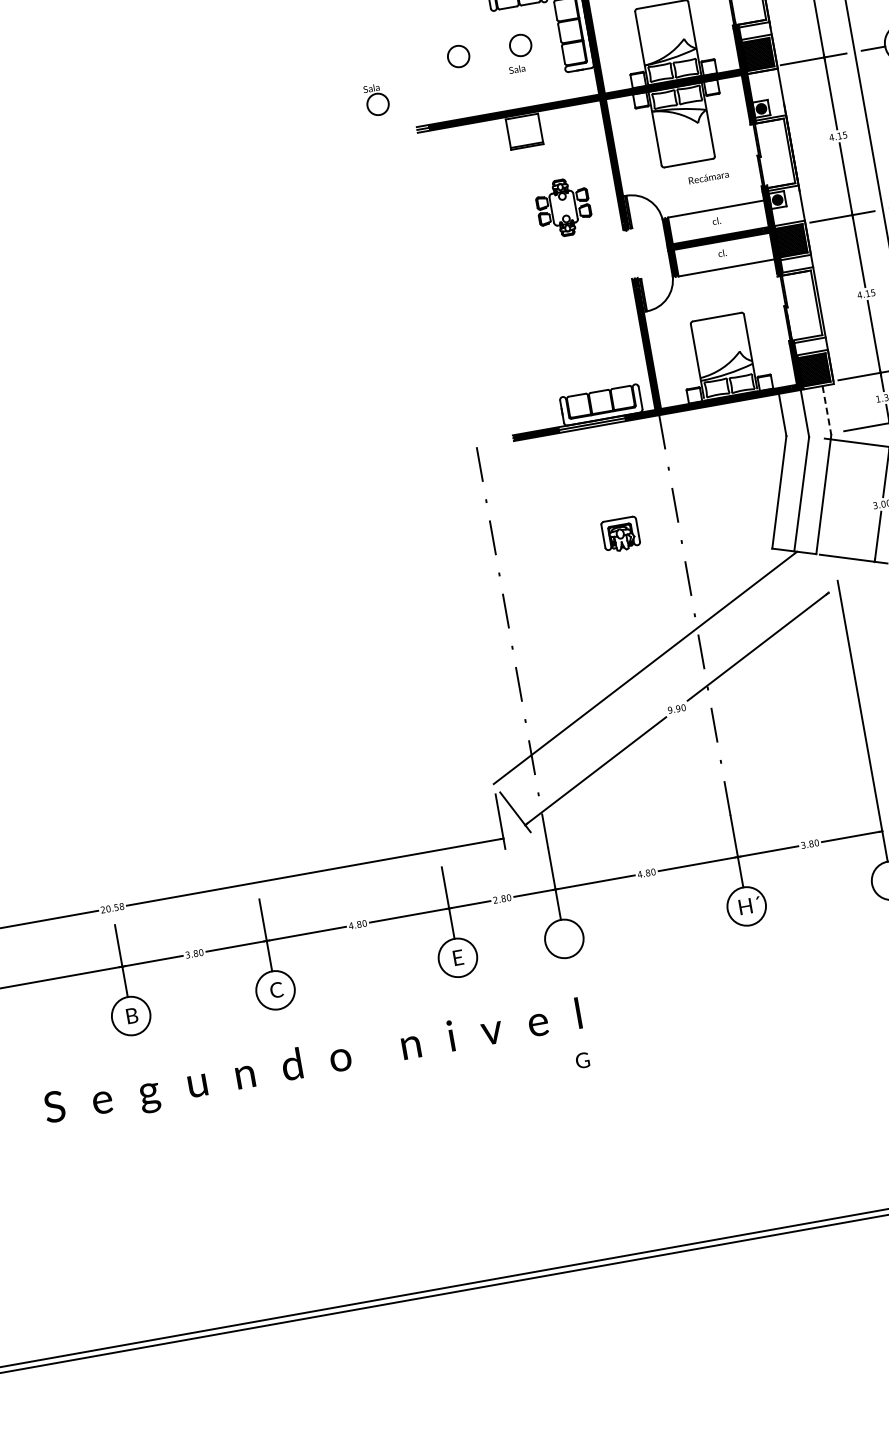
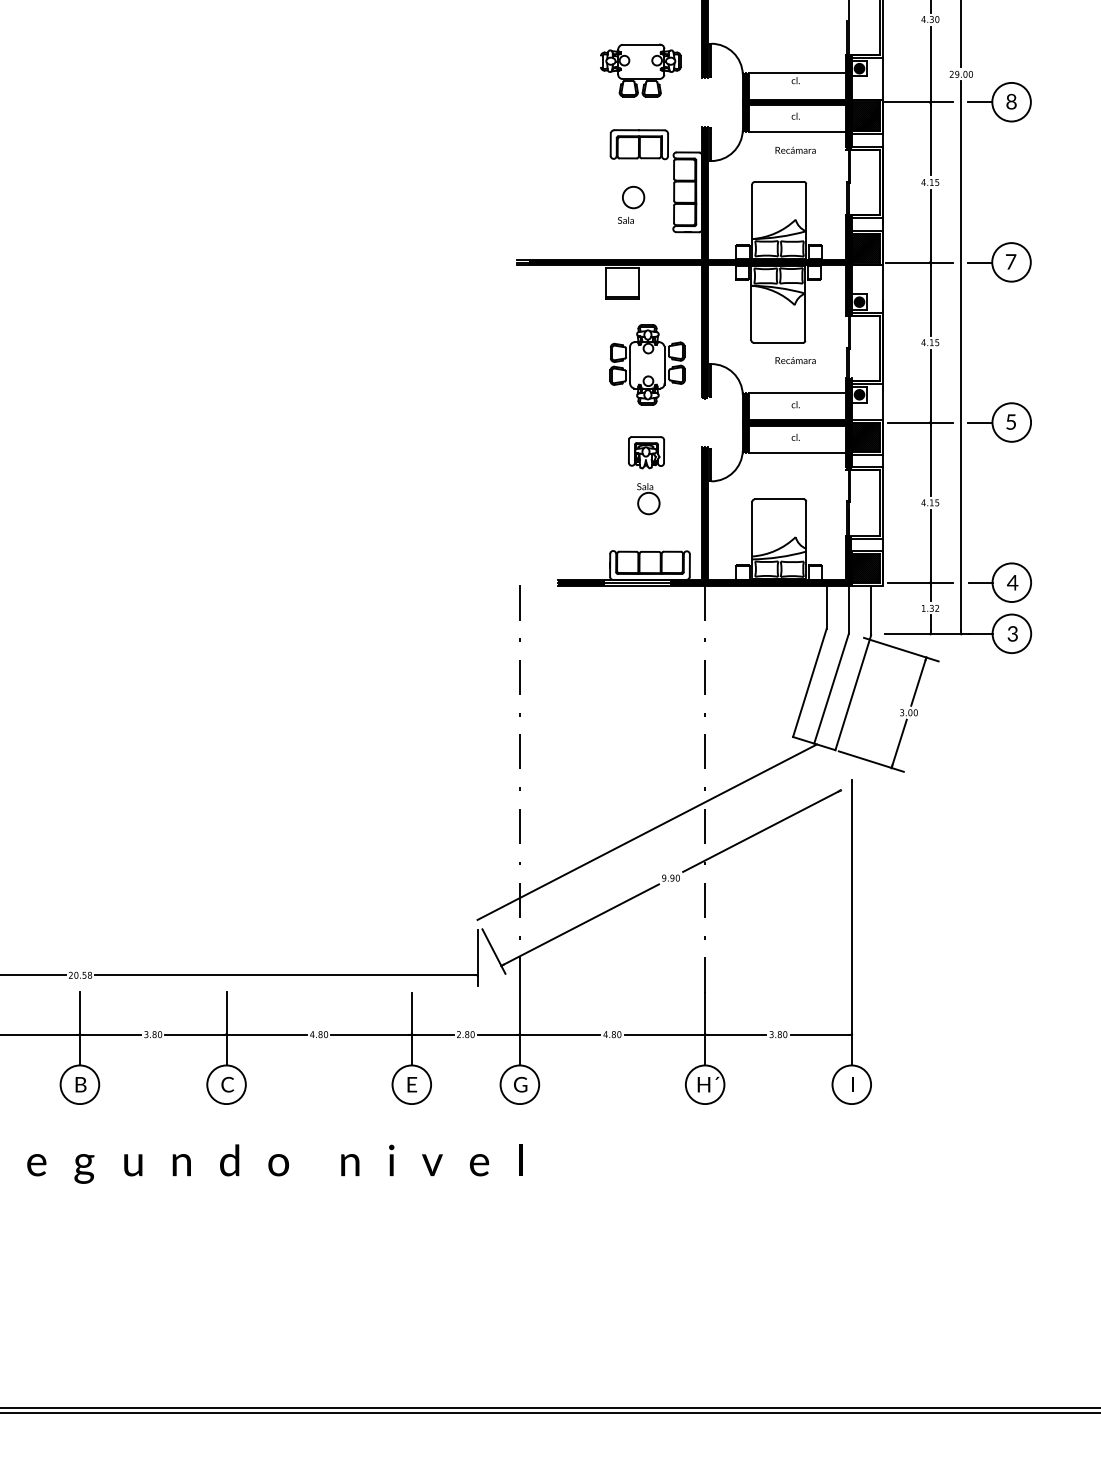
circle: (458, 56) -> (570, 197), removed
part: (377, 100) -> (648, 499), moved
part: (563, 207) -> (647, 364), size x1.43
line: (827, 410) -> (871, 610), dashed -> solid
part: (620, 534) -> (646, 452), moved
text: (582, 1060) -> (520, 1084), moved

